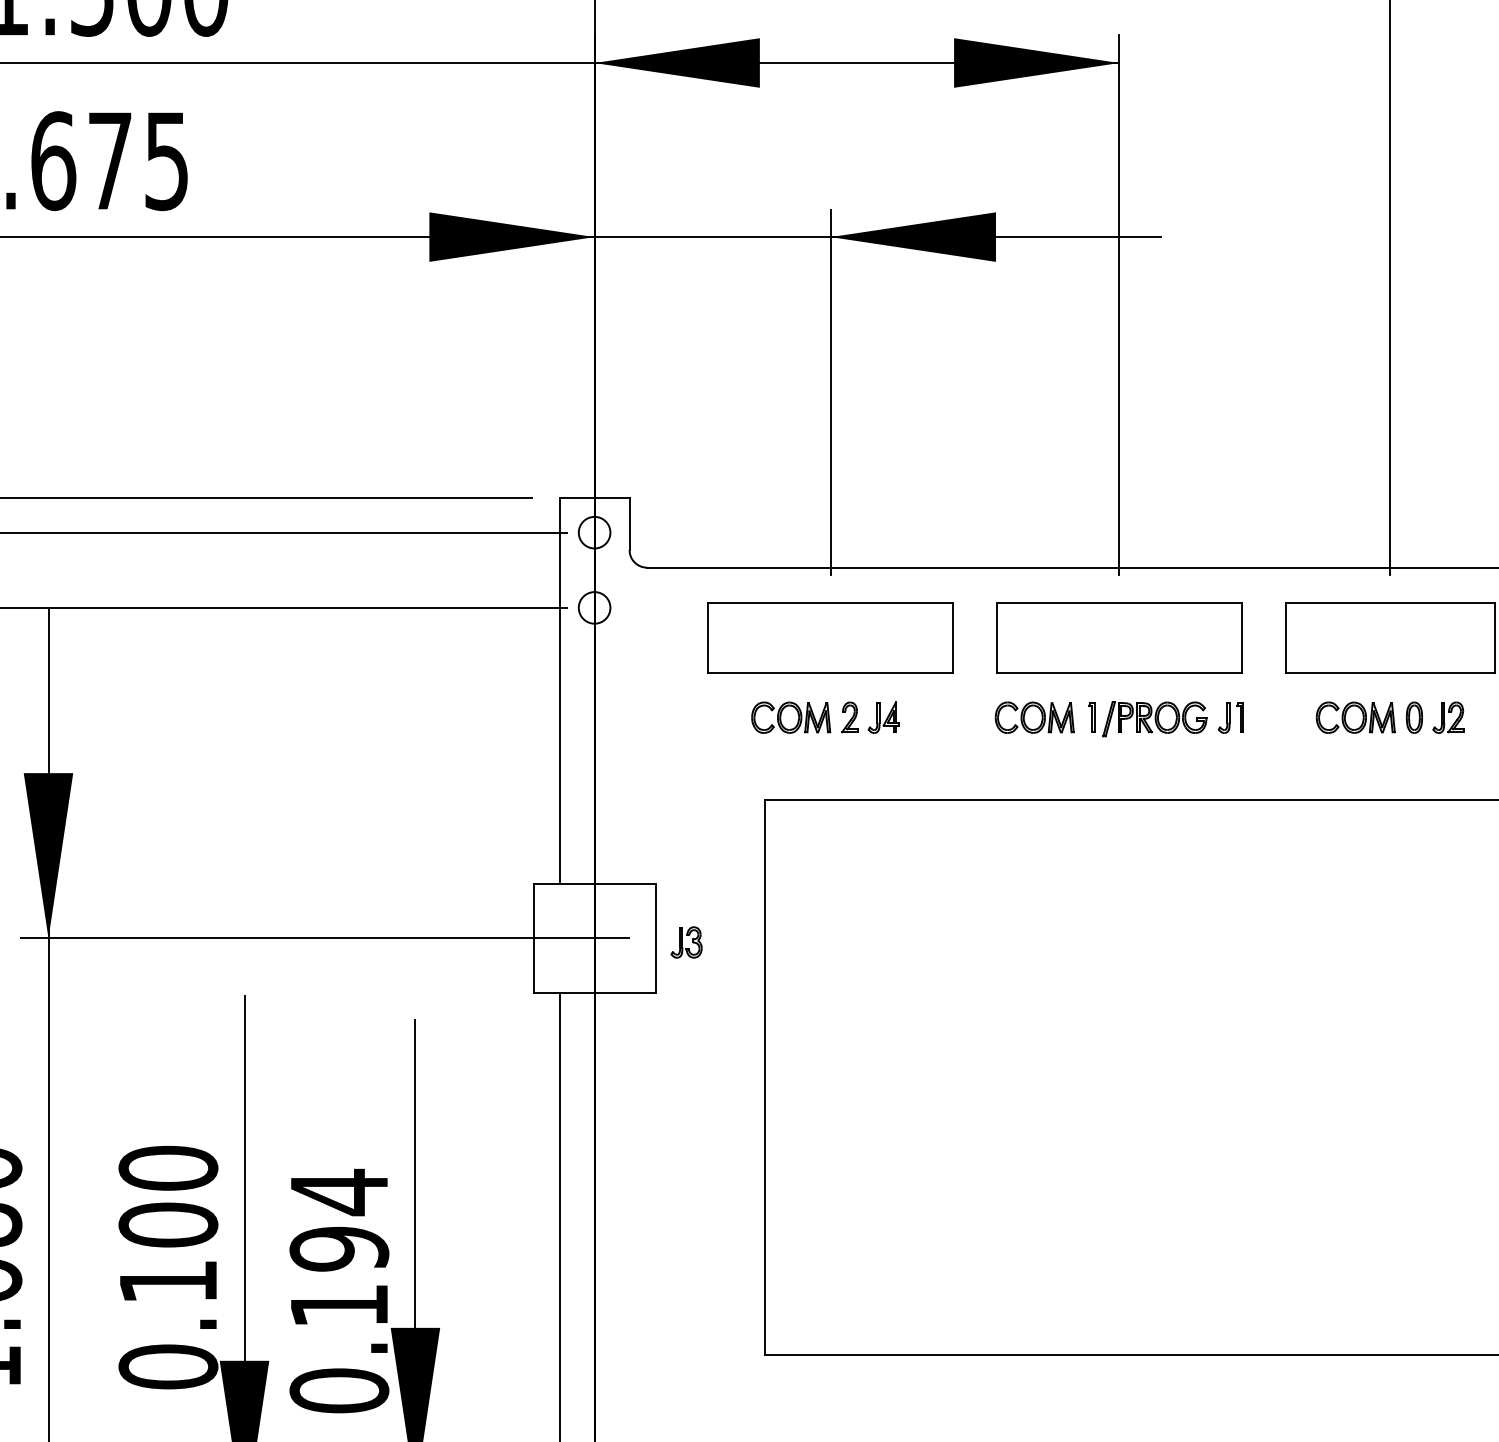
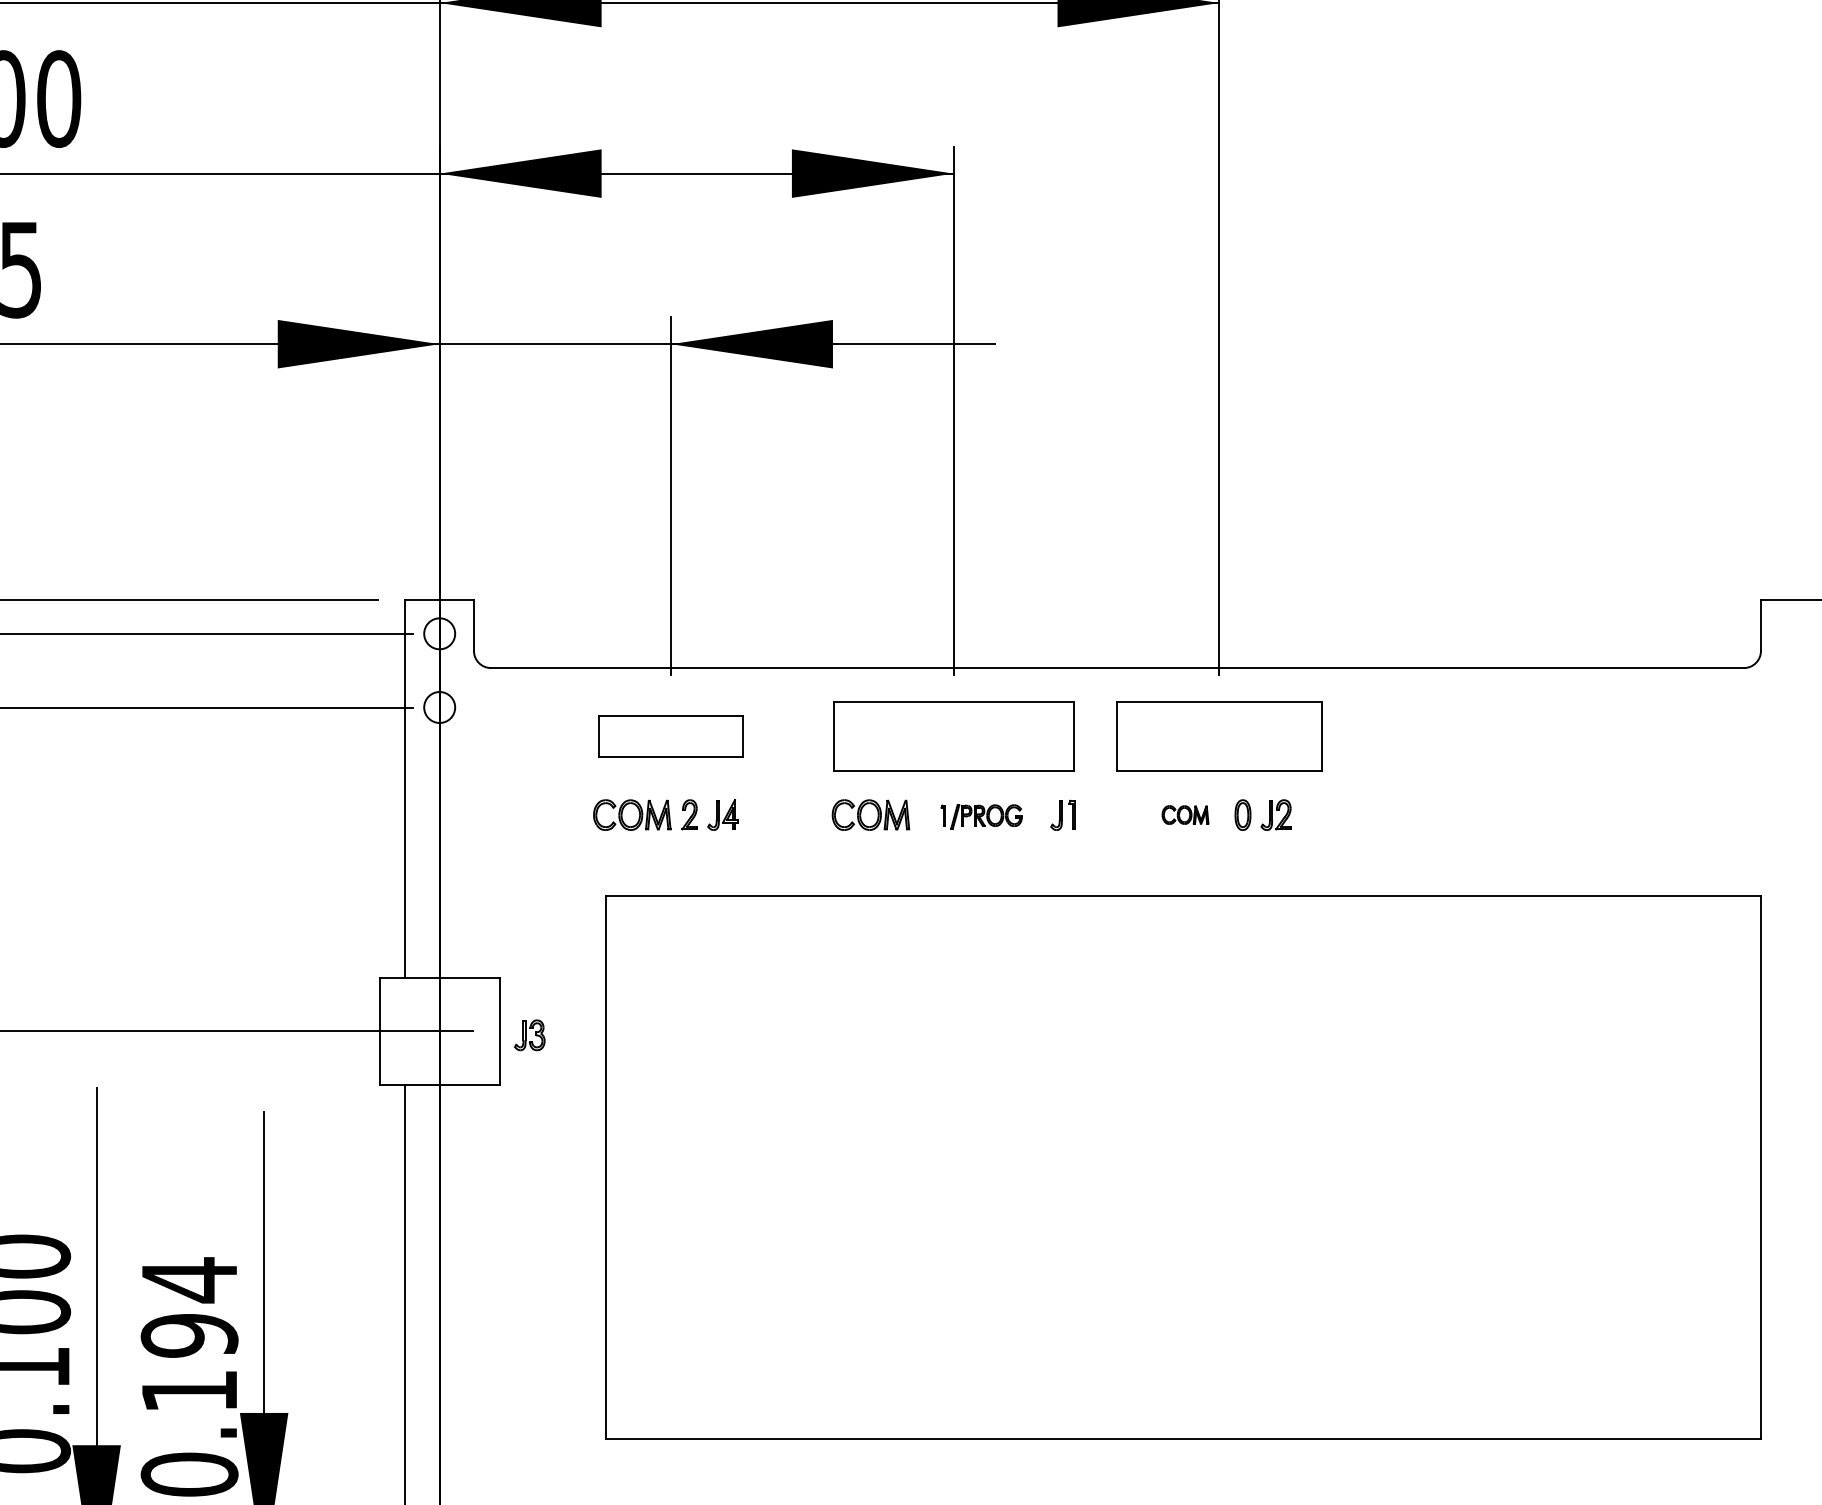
part: (830, 637) -> (670, 736), size x0.6
part: (1355, 717) -> (1185, 814), size x0.6
part: (1147, 719) -> (981, 816), size x0.7

